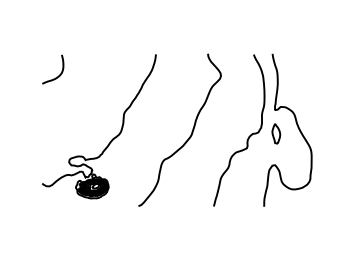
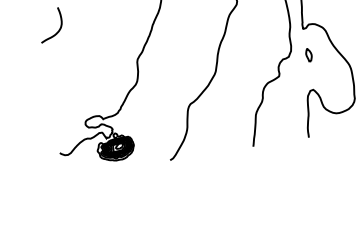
part: (276, 133) -> (309, 54), size x0.6

